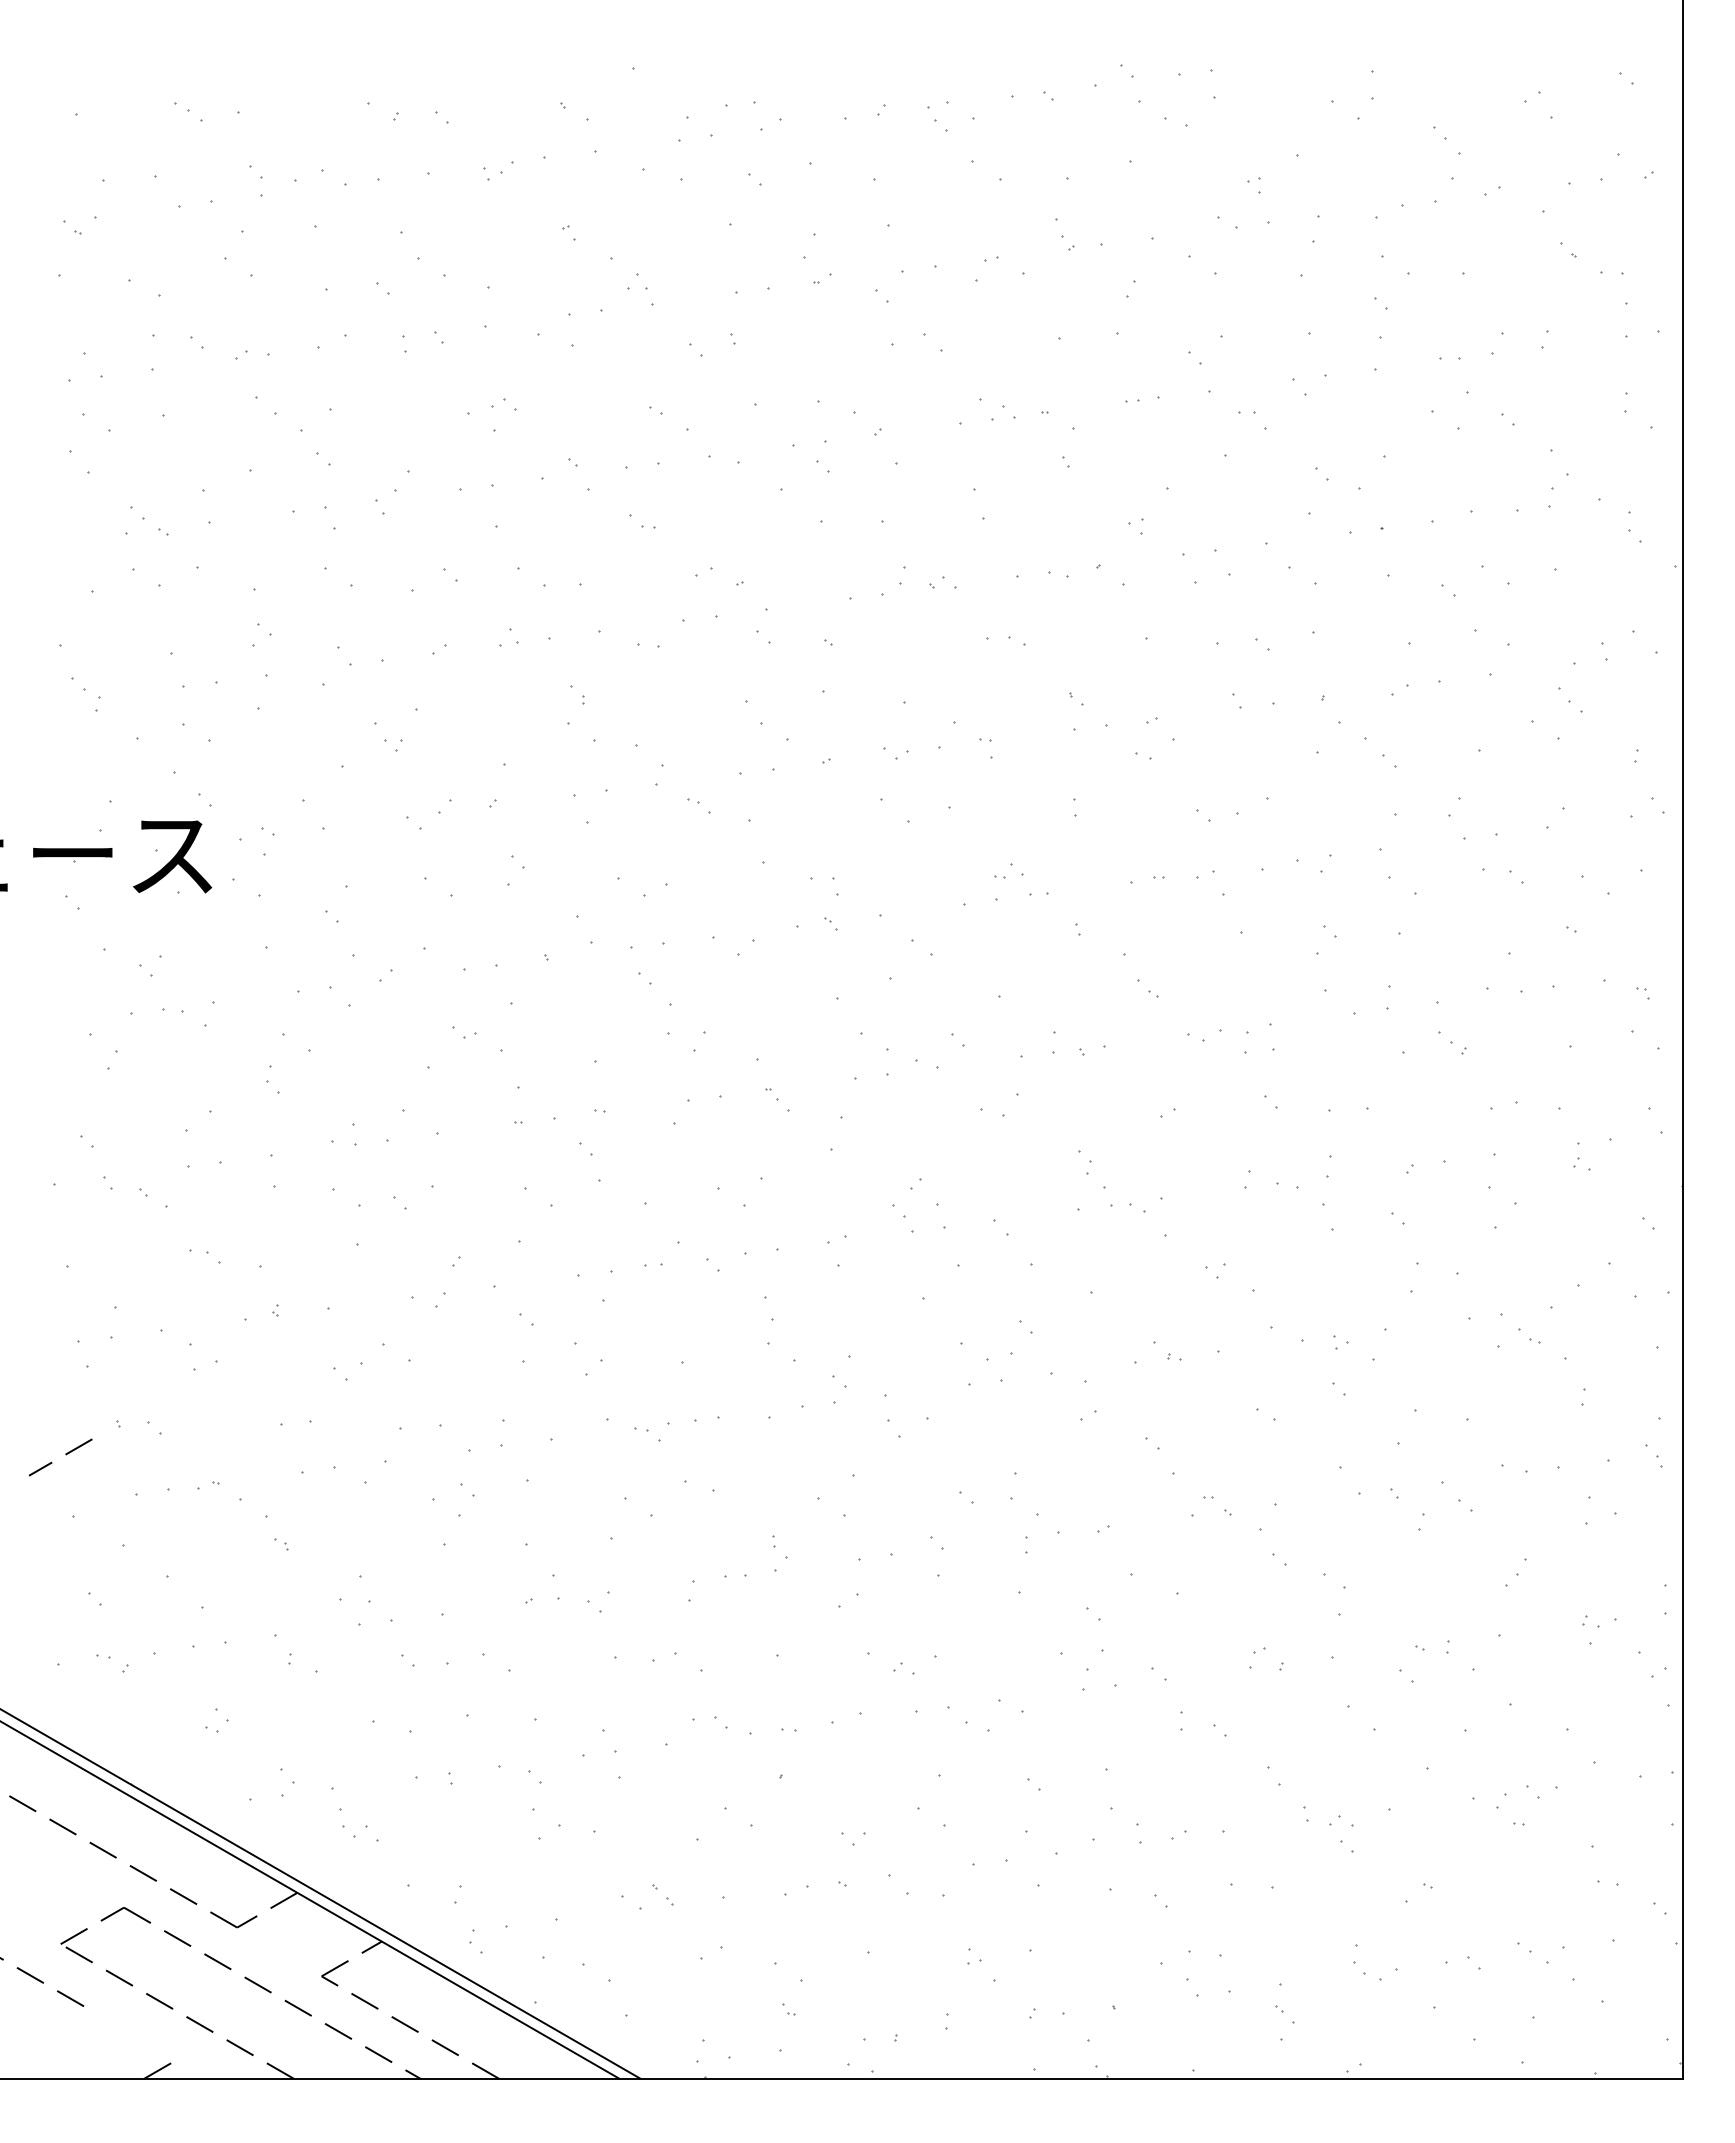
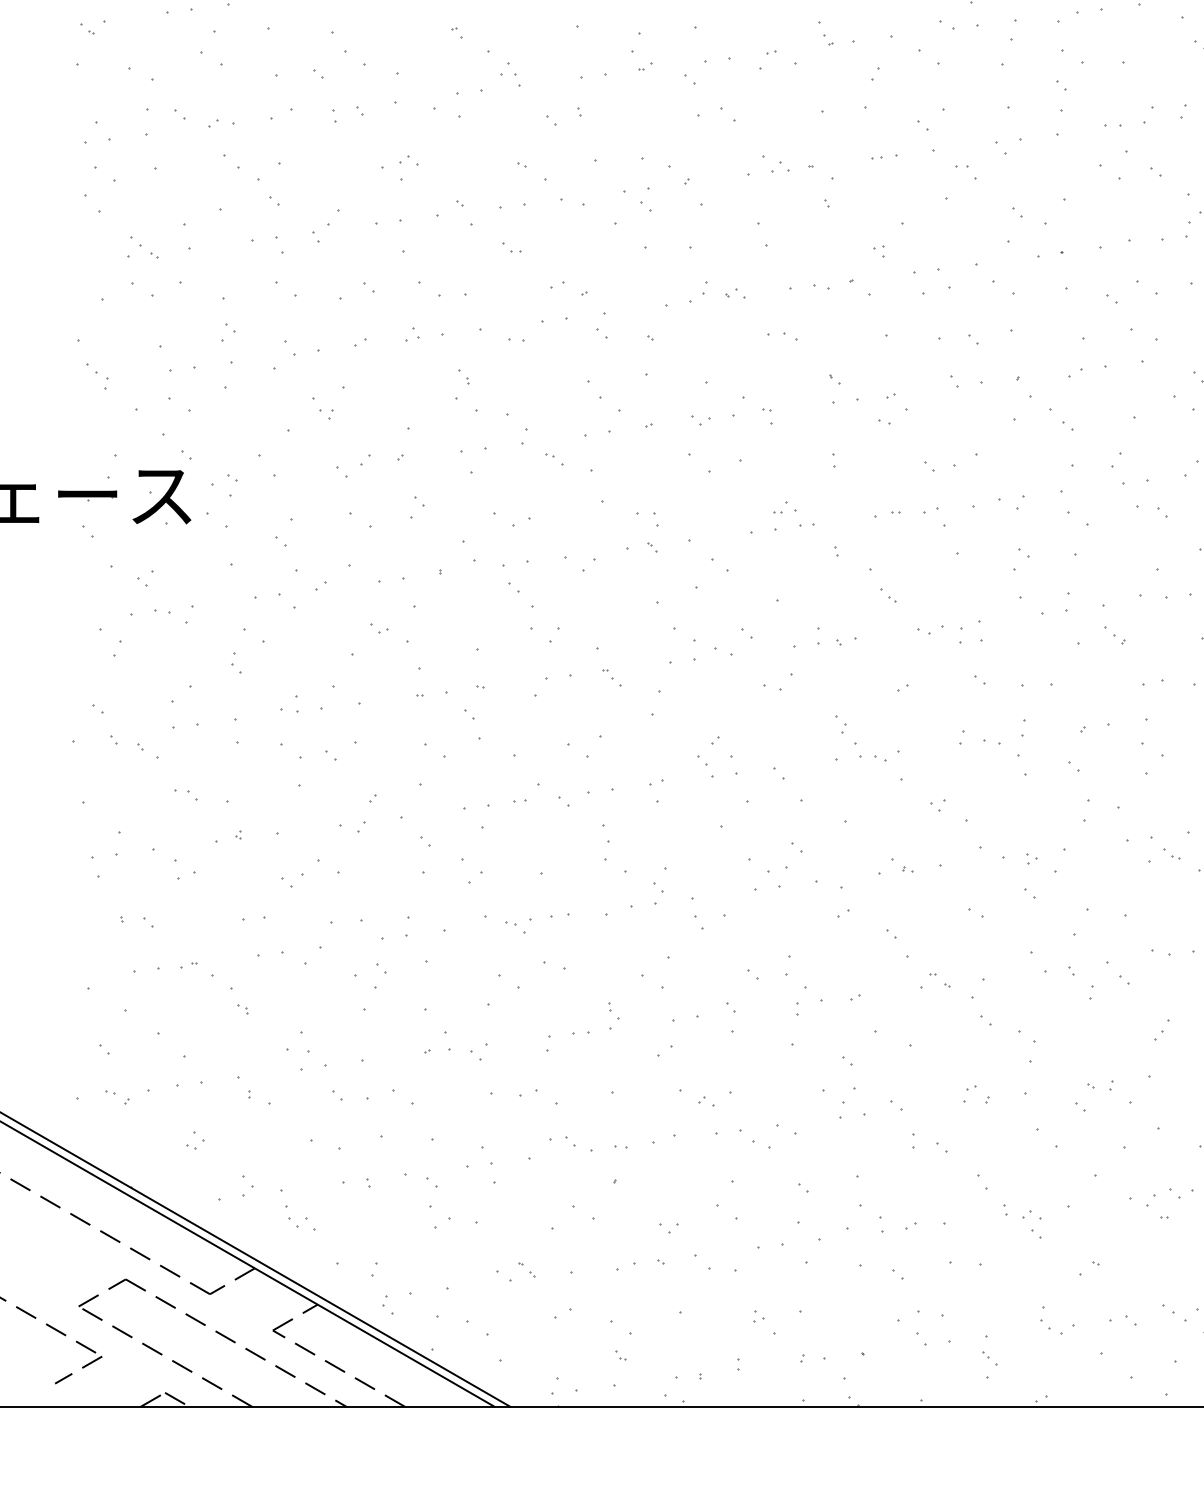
line: (65, 1454) -> (82, 1367), moved
line: (192, 2068) -> (176, 1399), added

